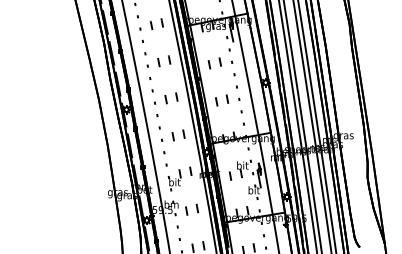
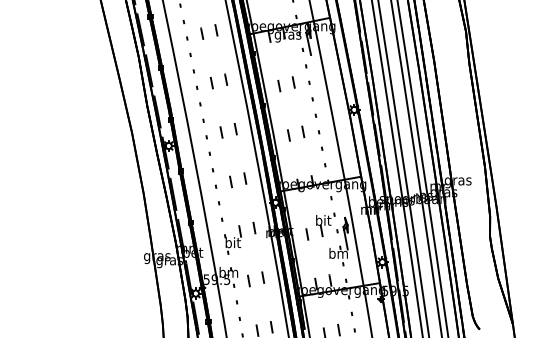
text: (253, 190) -> (338, 253), bit -> bm

